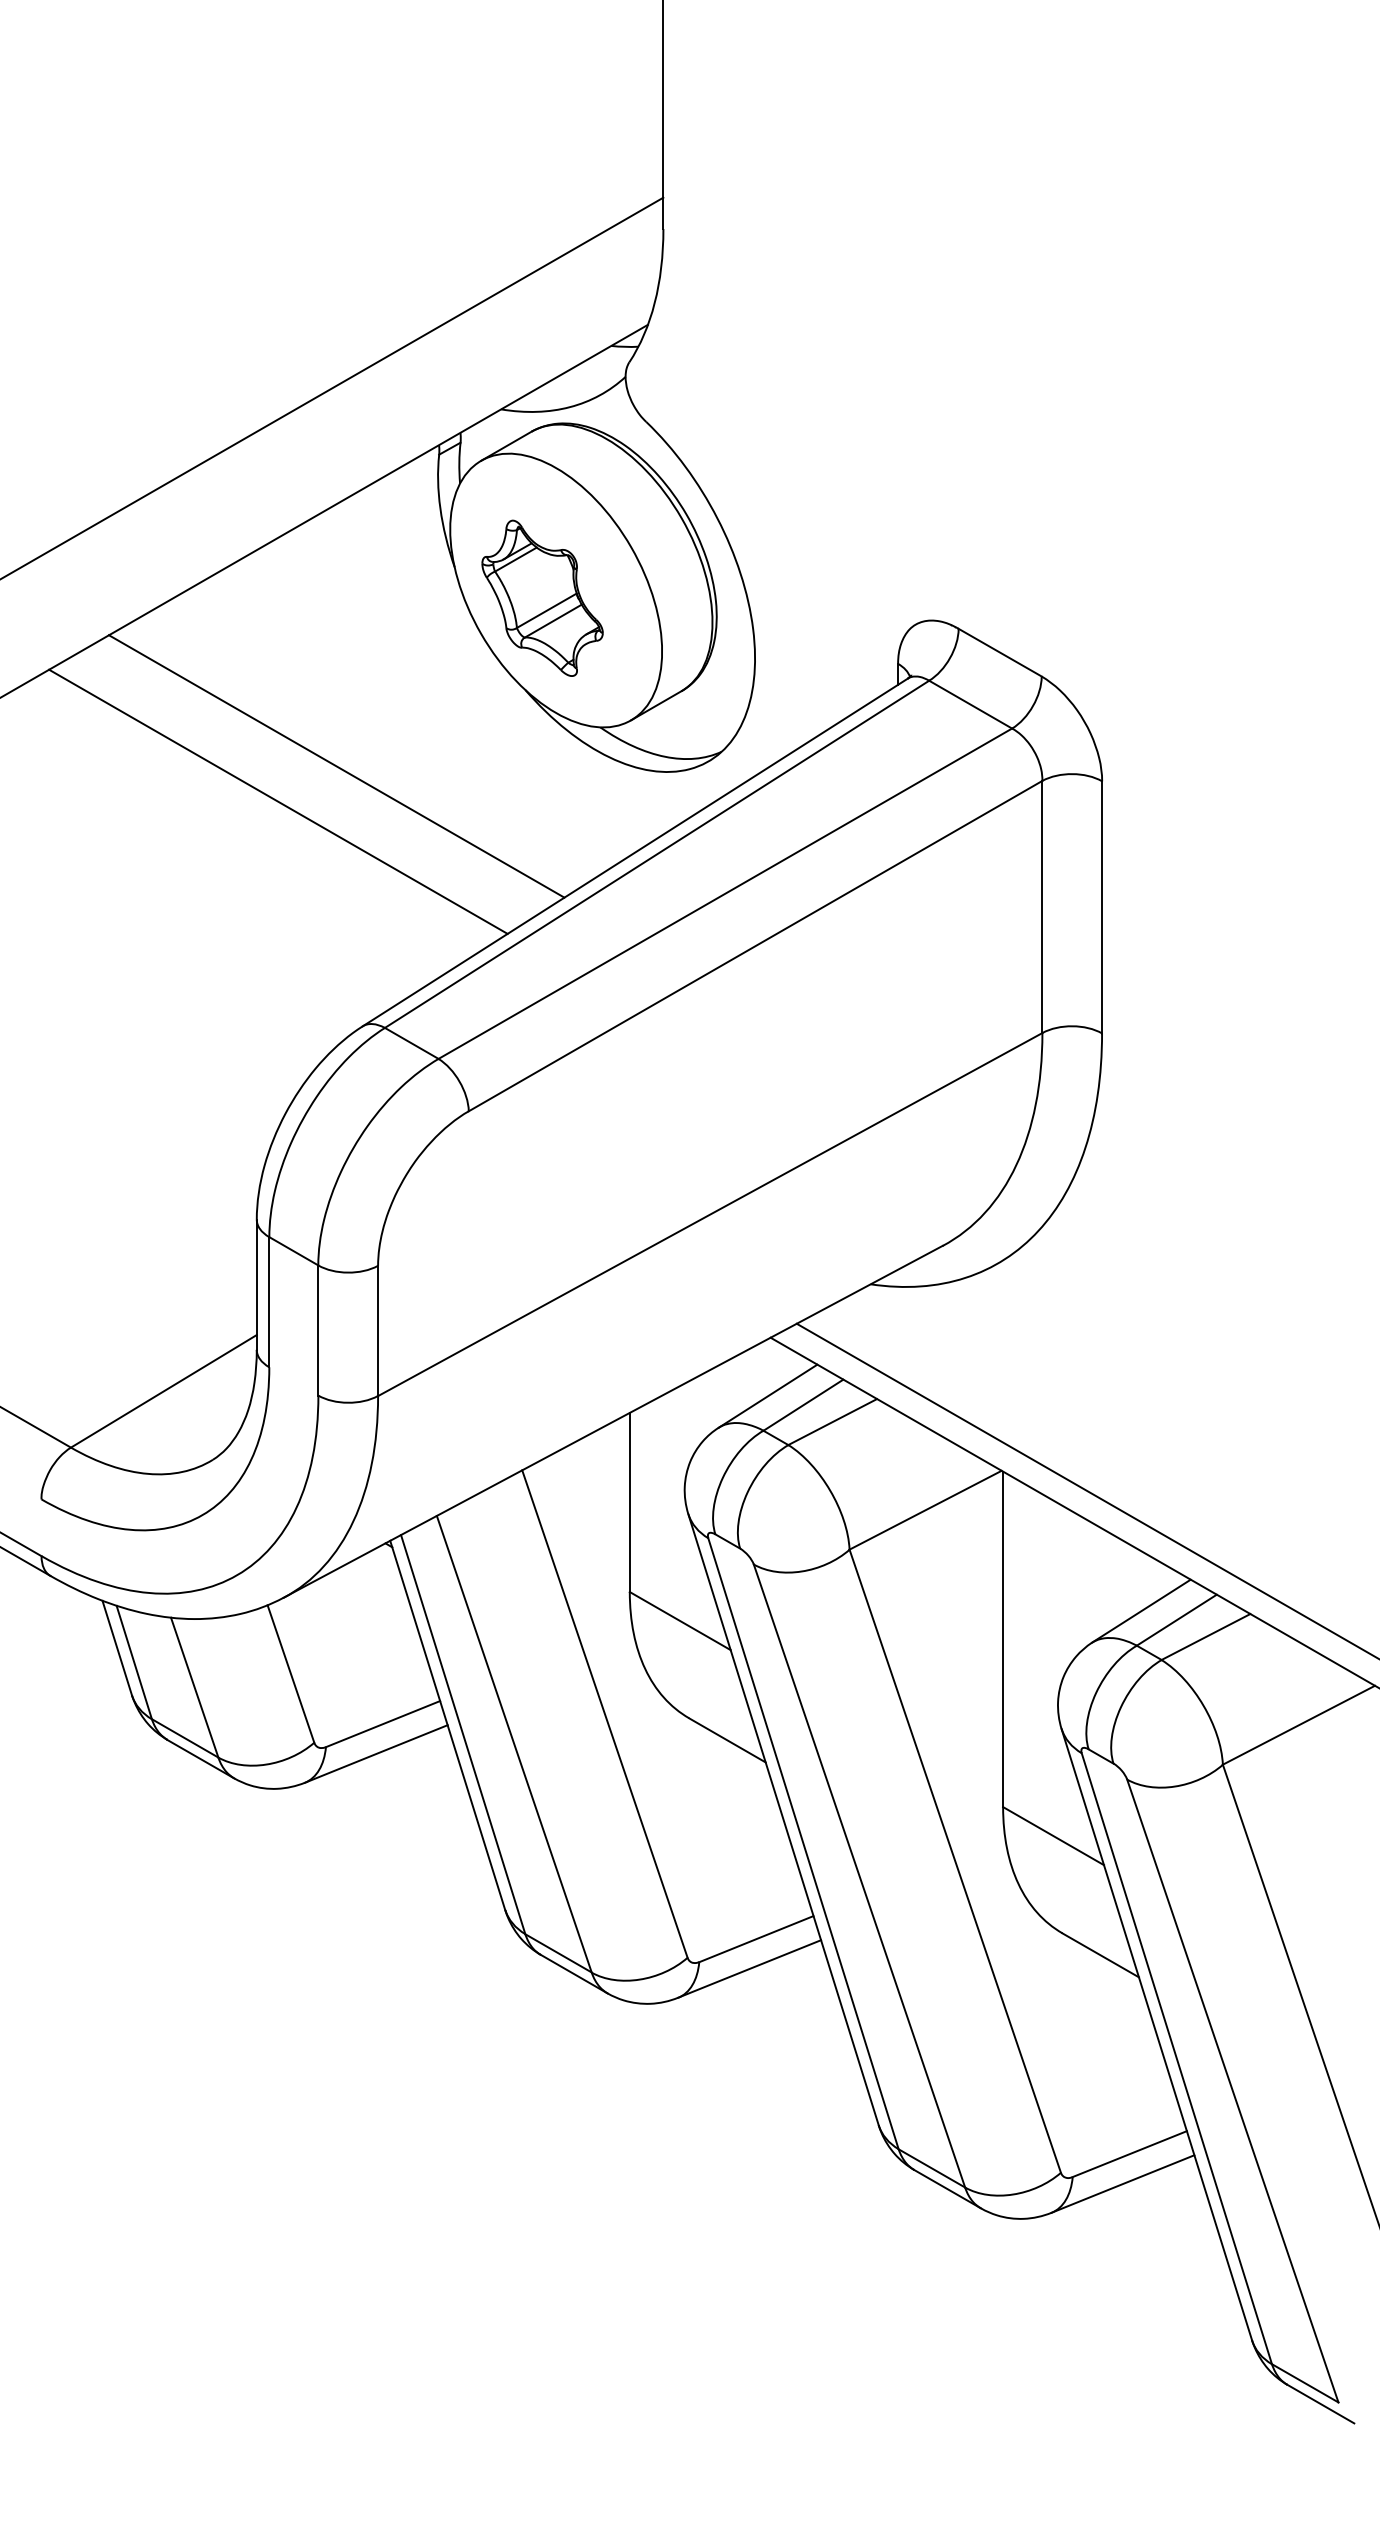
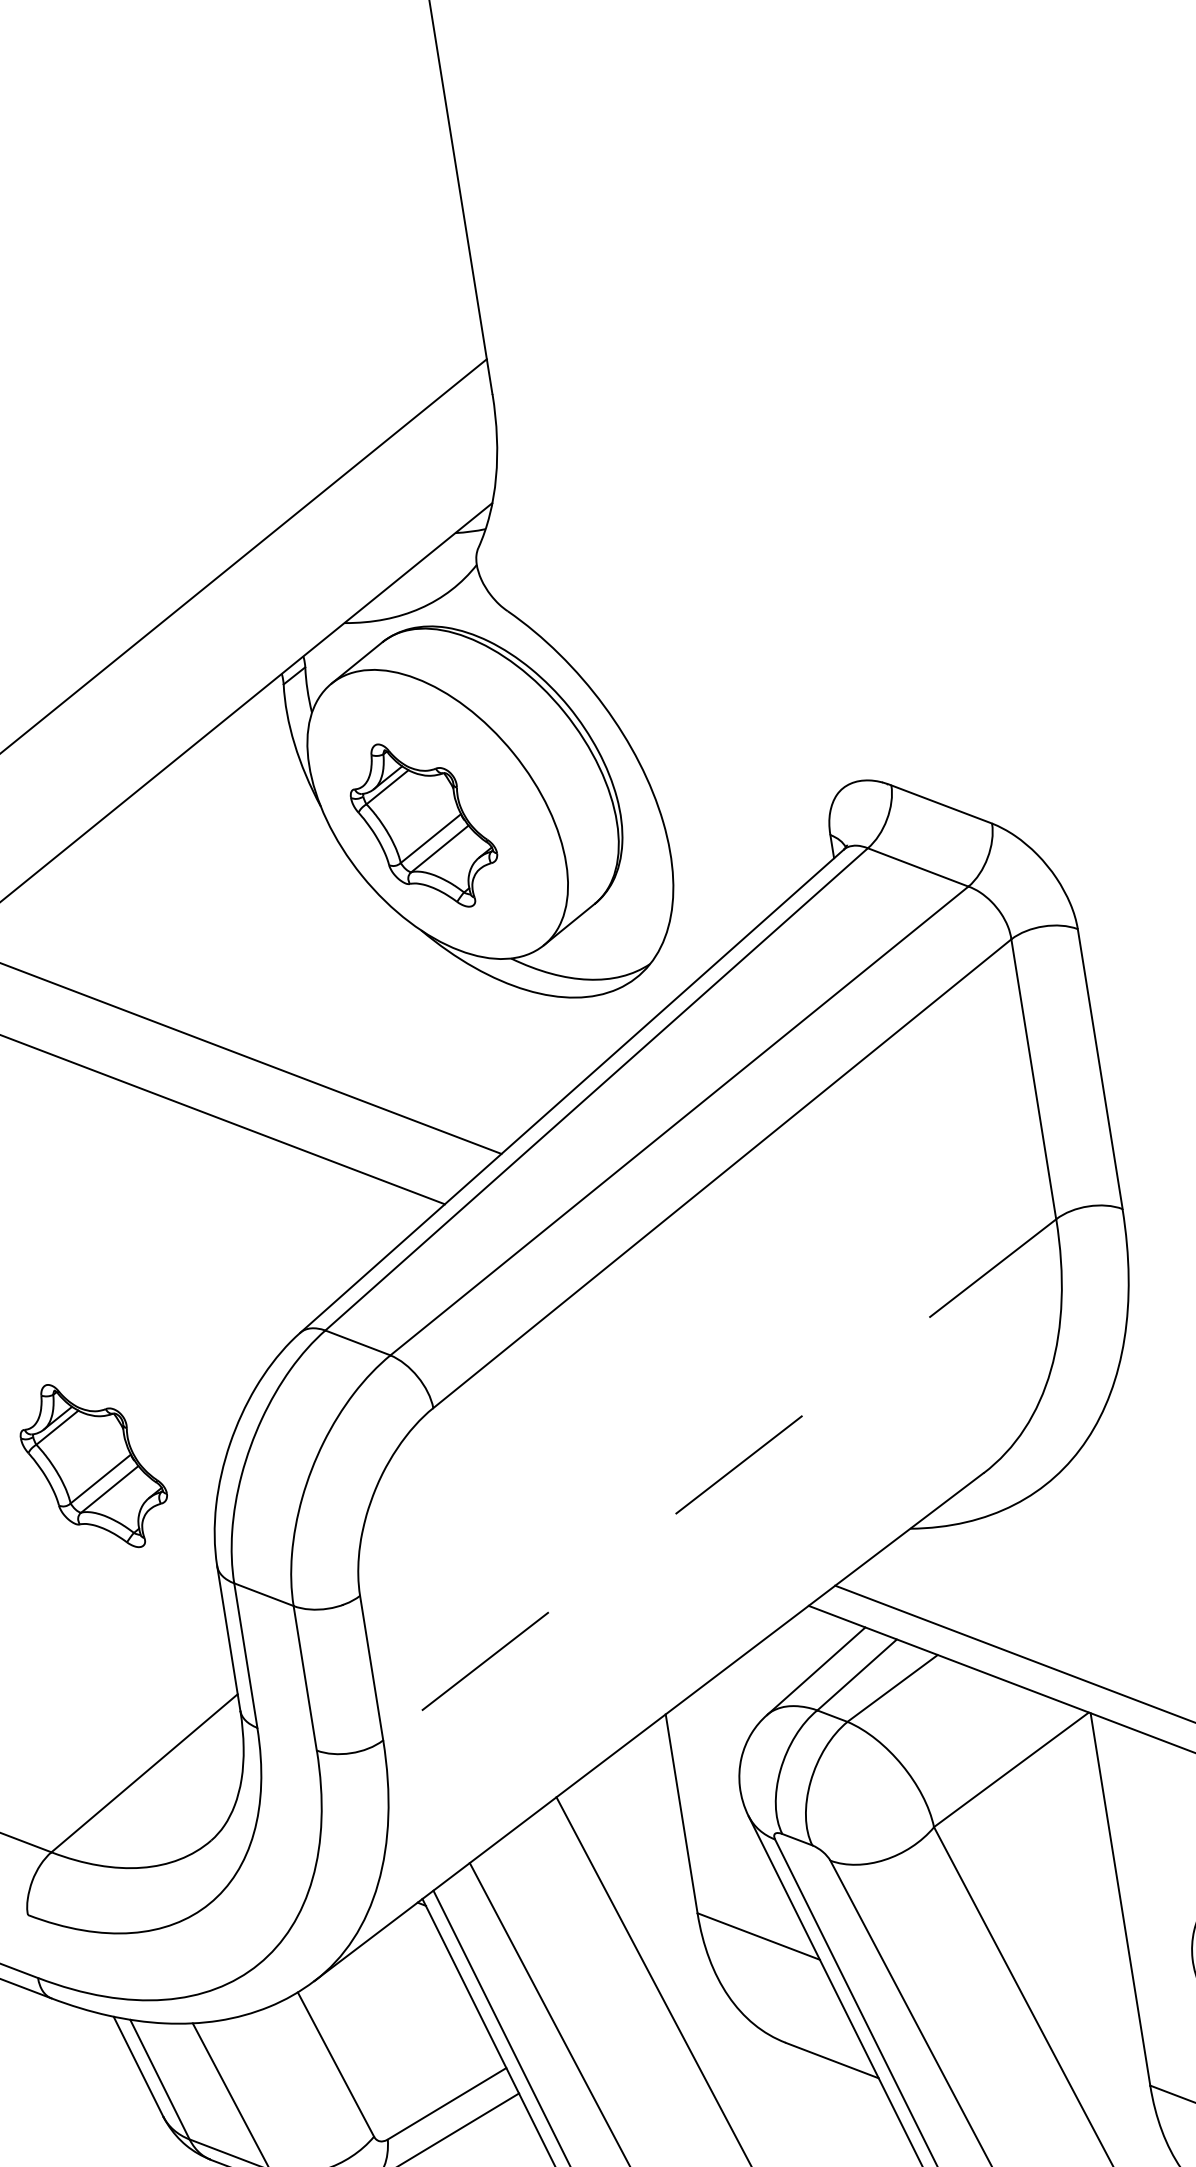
part: (162, 1113) -> (93, 1465), added
line: (709, 1214) -> (718, 1479), solid -> dashed

